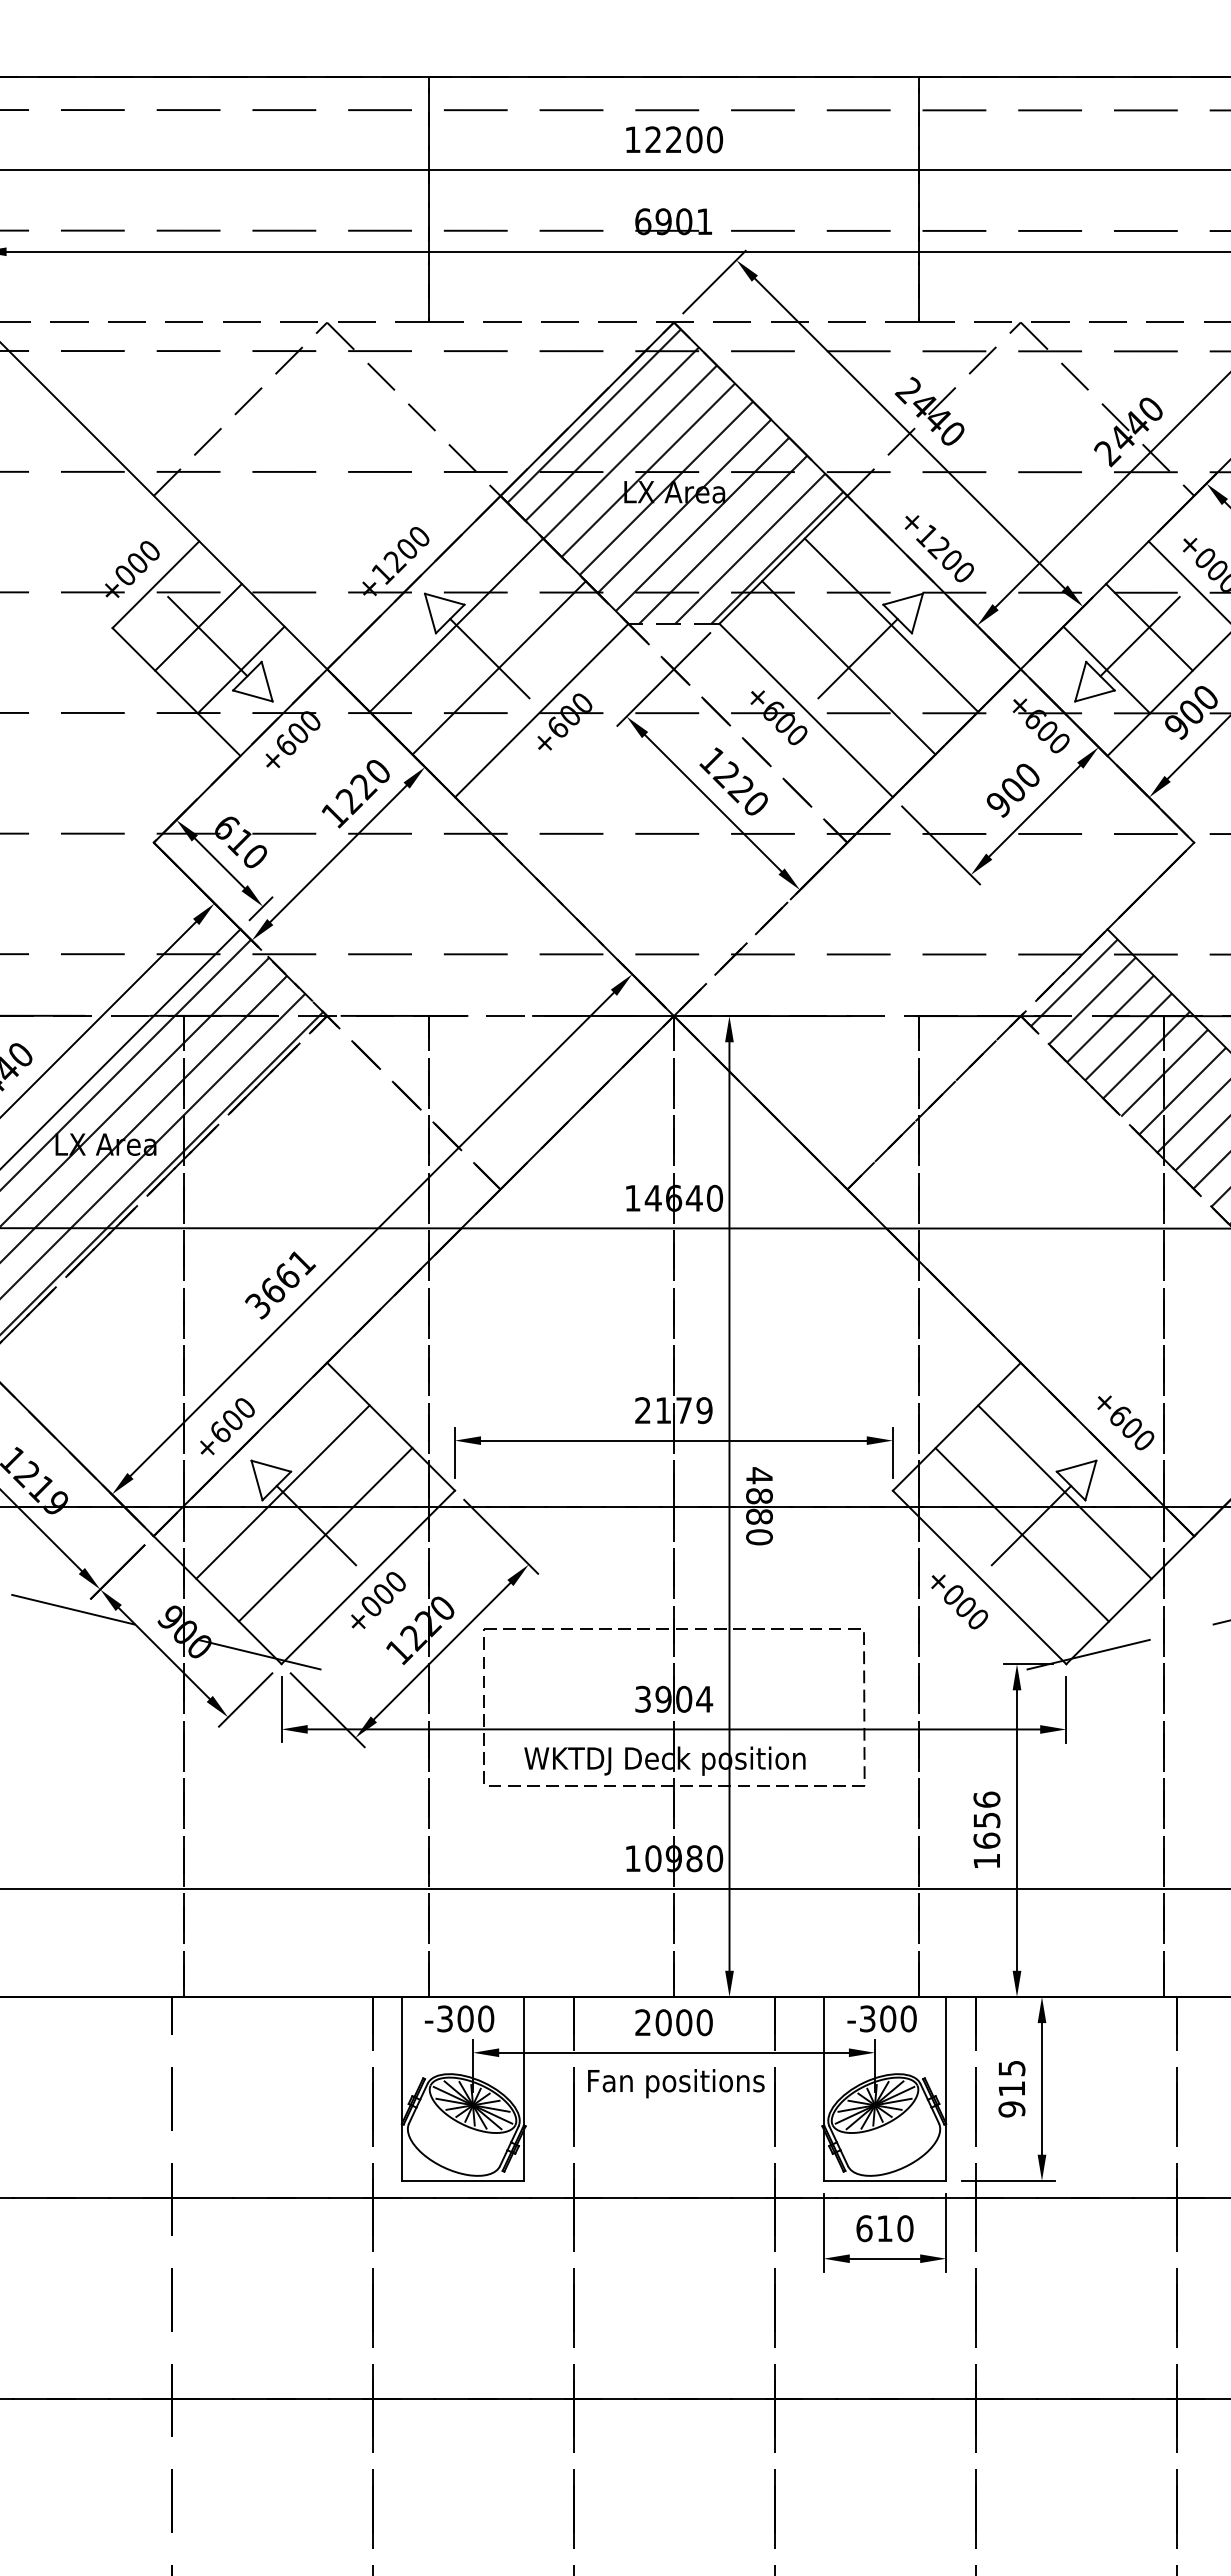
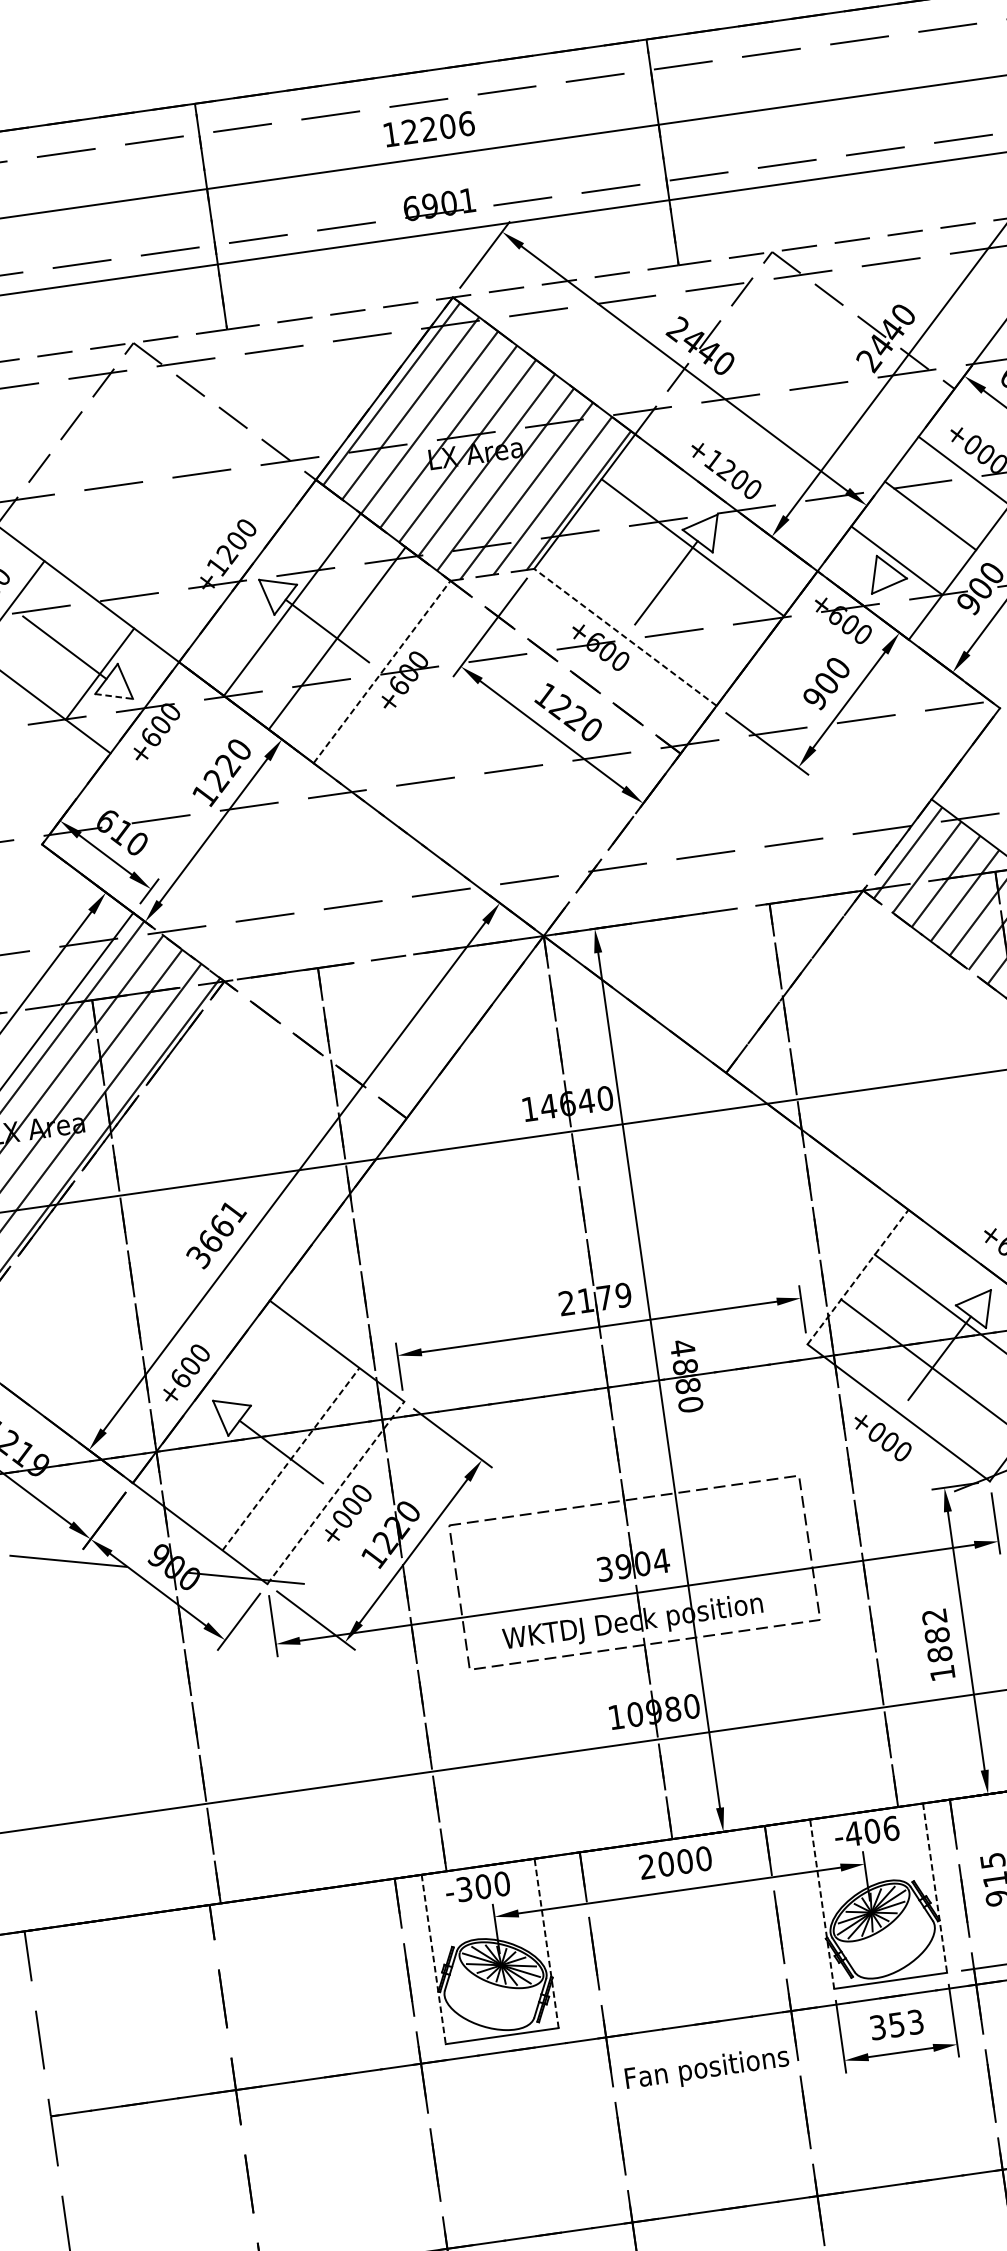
text: (715, 139) -> (467, 123), 12200 -> 12206
line: (198, 627) -> (55, 640), removed
line: (1139, 636) -> (922, 525), removed
line: (848, 667) -> (658, 592), removed
line: (253, 696) -> (114, 696), solid -> dashed
line: (541, 710) -> (381, 672), solid -> dashed
line: (806, 710) -> (625, 637), solid -> dashed
line: (957, 1426) -> (858, 1276), solid -> dashed
line: (282, 1491) -> (245, 1425), removed
line: (325, 1534) -> (290, 1459), solid -> dashed
line: (368, 1577) -> (336, 1492), solid -> dashed
text: (986, 1819) -> (936, 1634), 1656 -> 1882
text: (887, 2018) -> (871, 1831), -300 -> -406
text: (676, 2083) -> (707, 2069), moved
line: (401, 2088) -> (433, 1959), solid -> dashed
line: (524, 2088) -> (546, 1943), solid -> dashed
line: (823, 2088) -> (821, 1903), solid -> dashed
line: (946, 2088) -> (935, 1887), solid -> dashed
text: (884, 2228) -> (896, 2024), 610 -> 353

